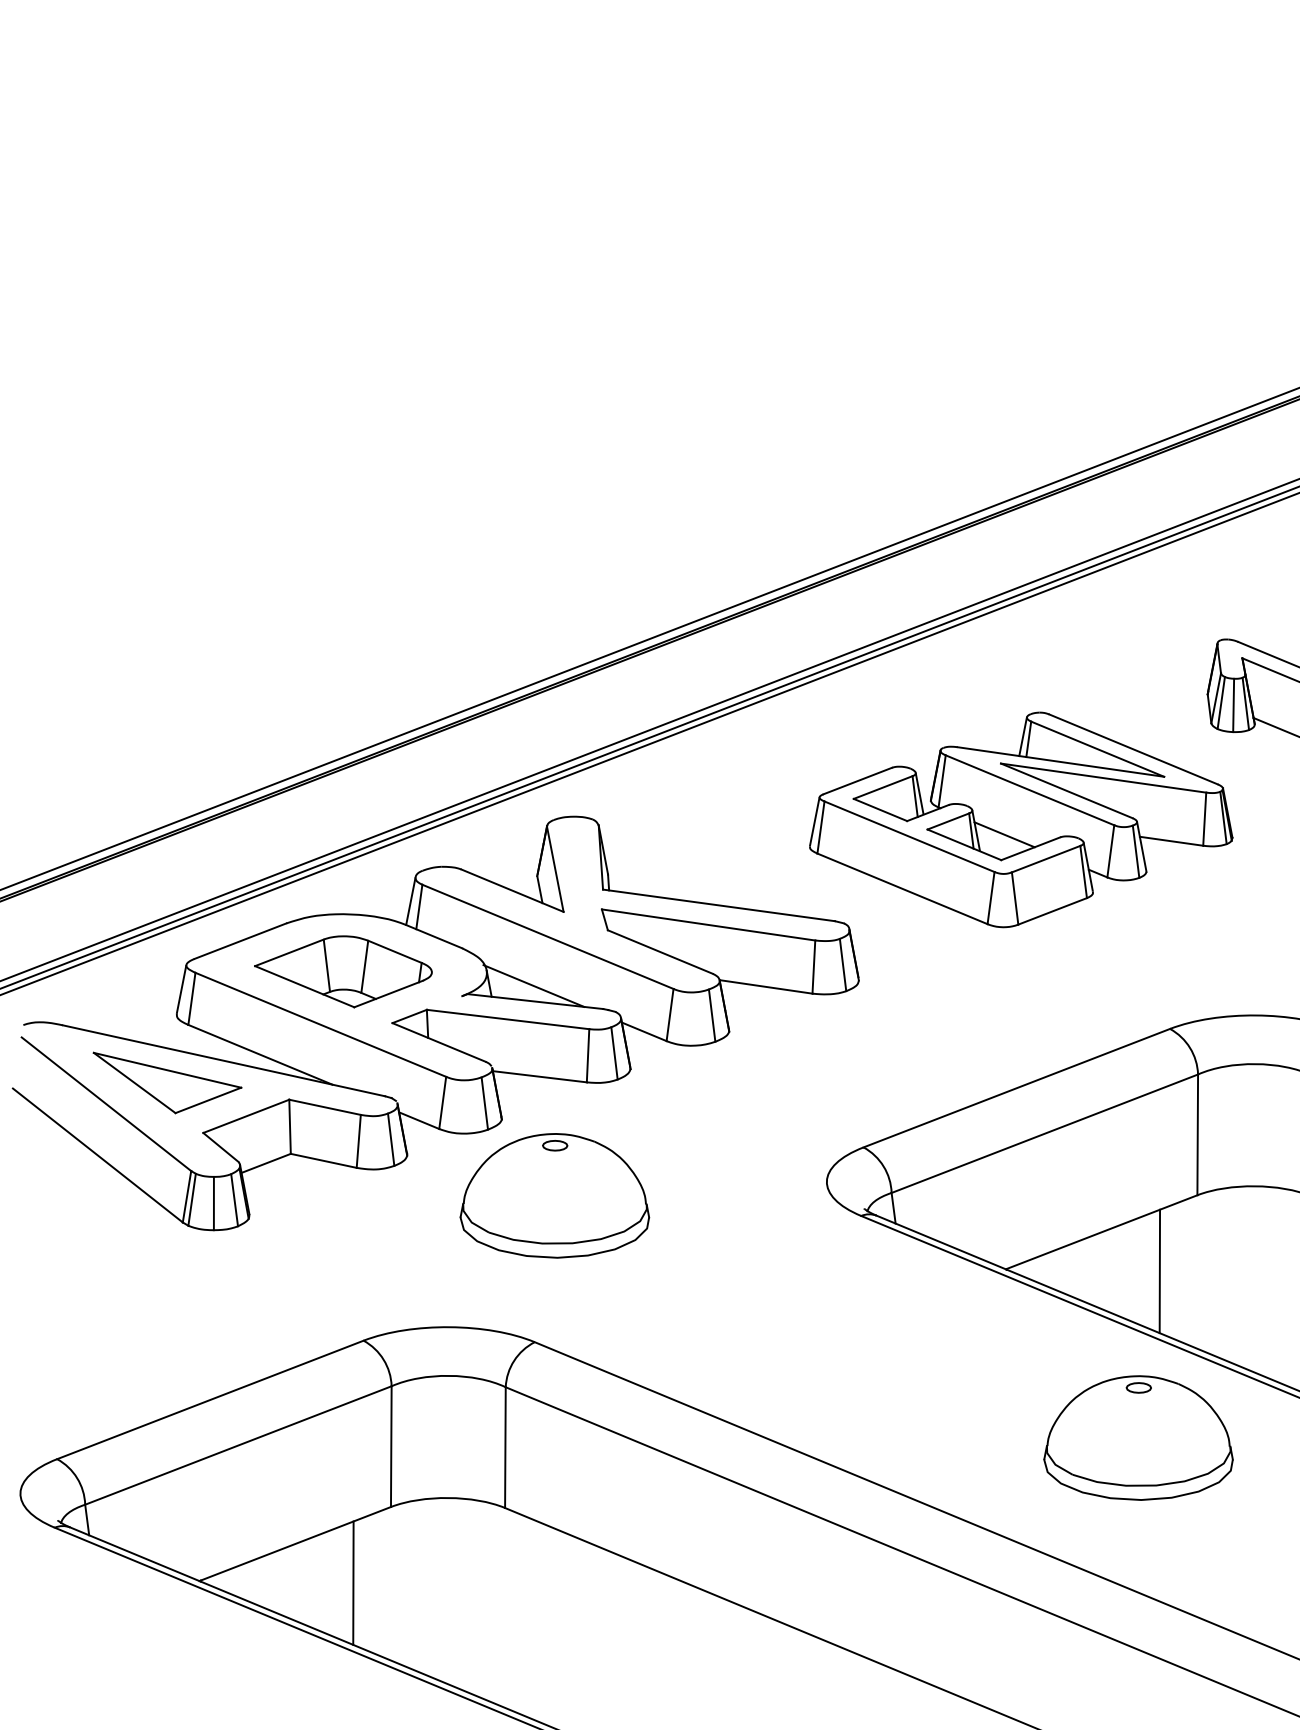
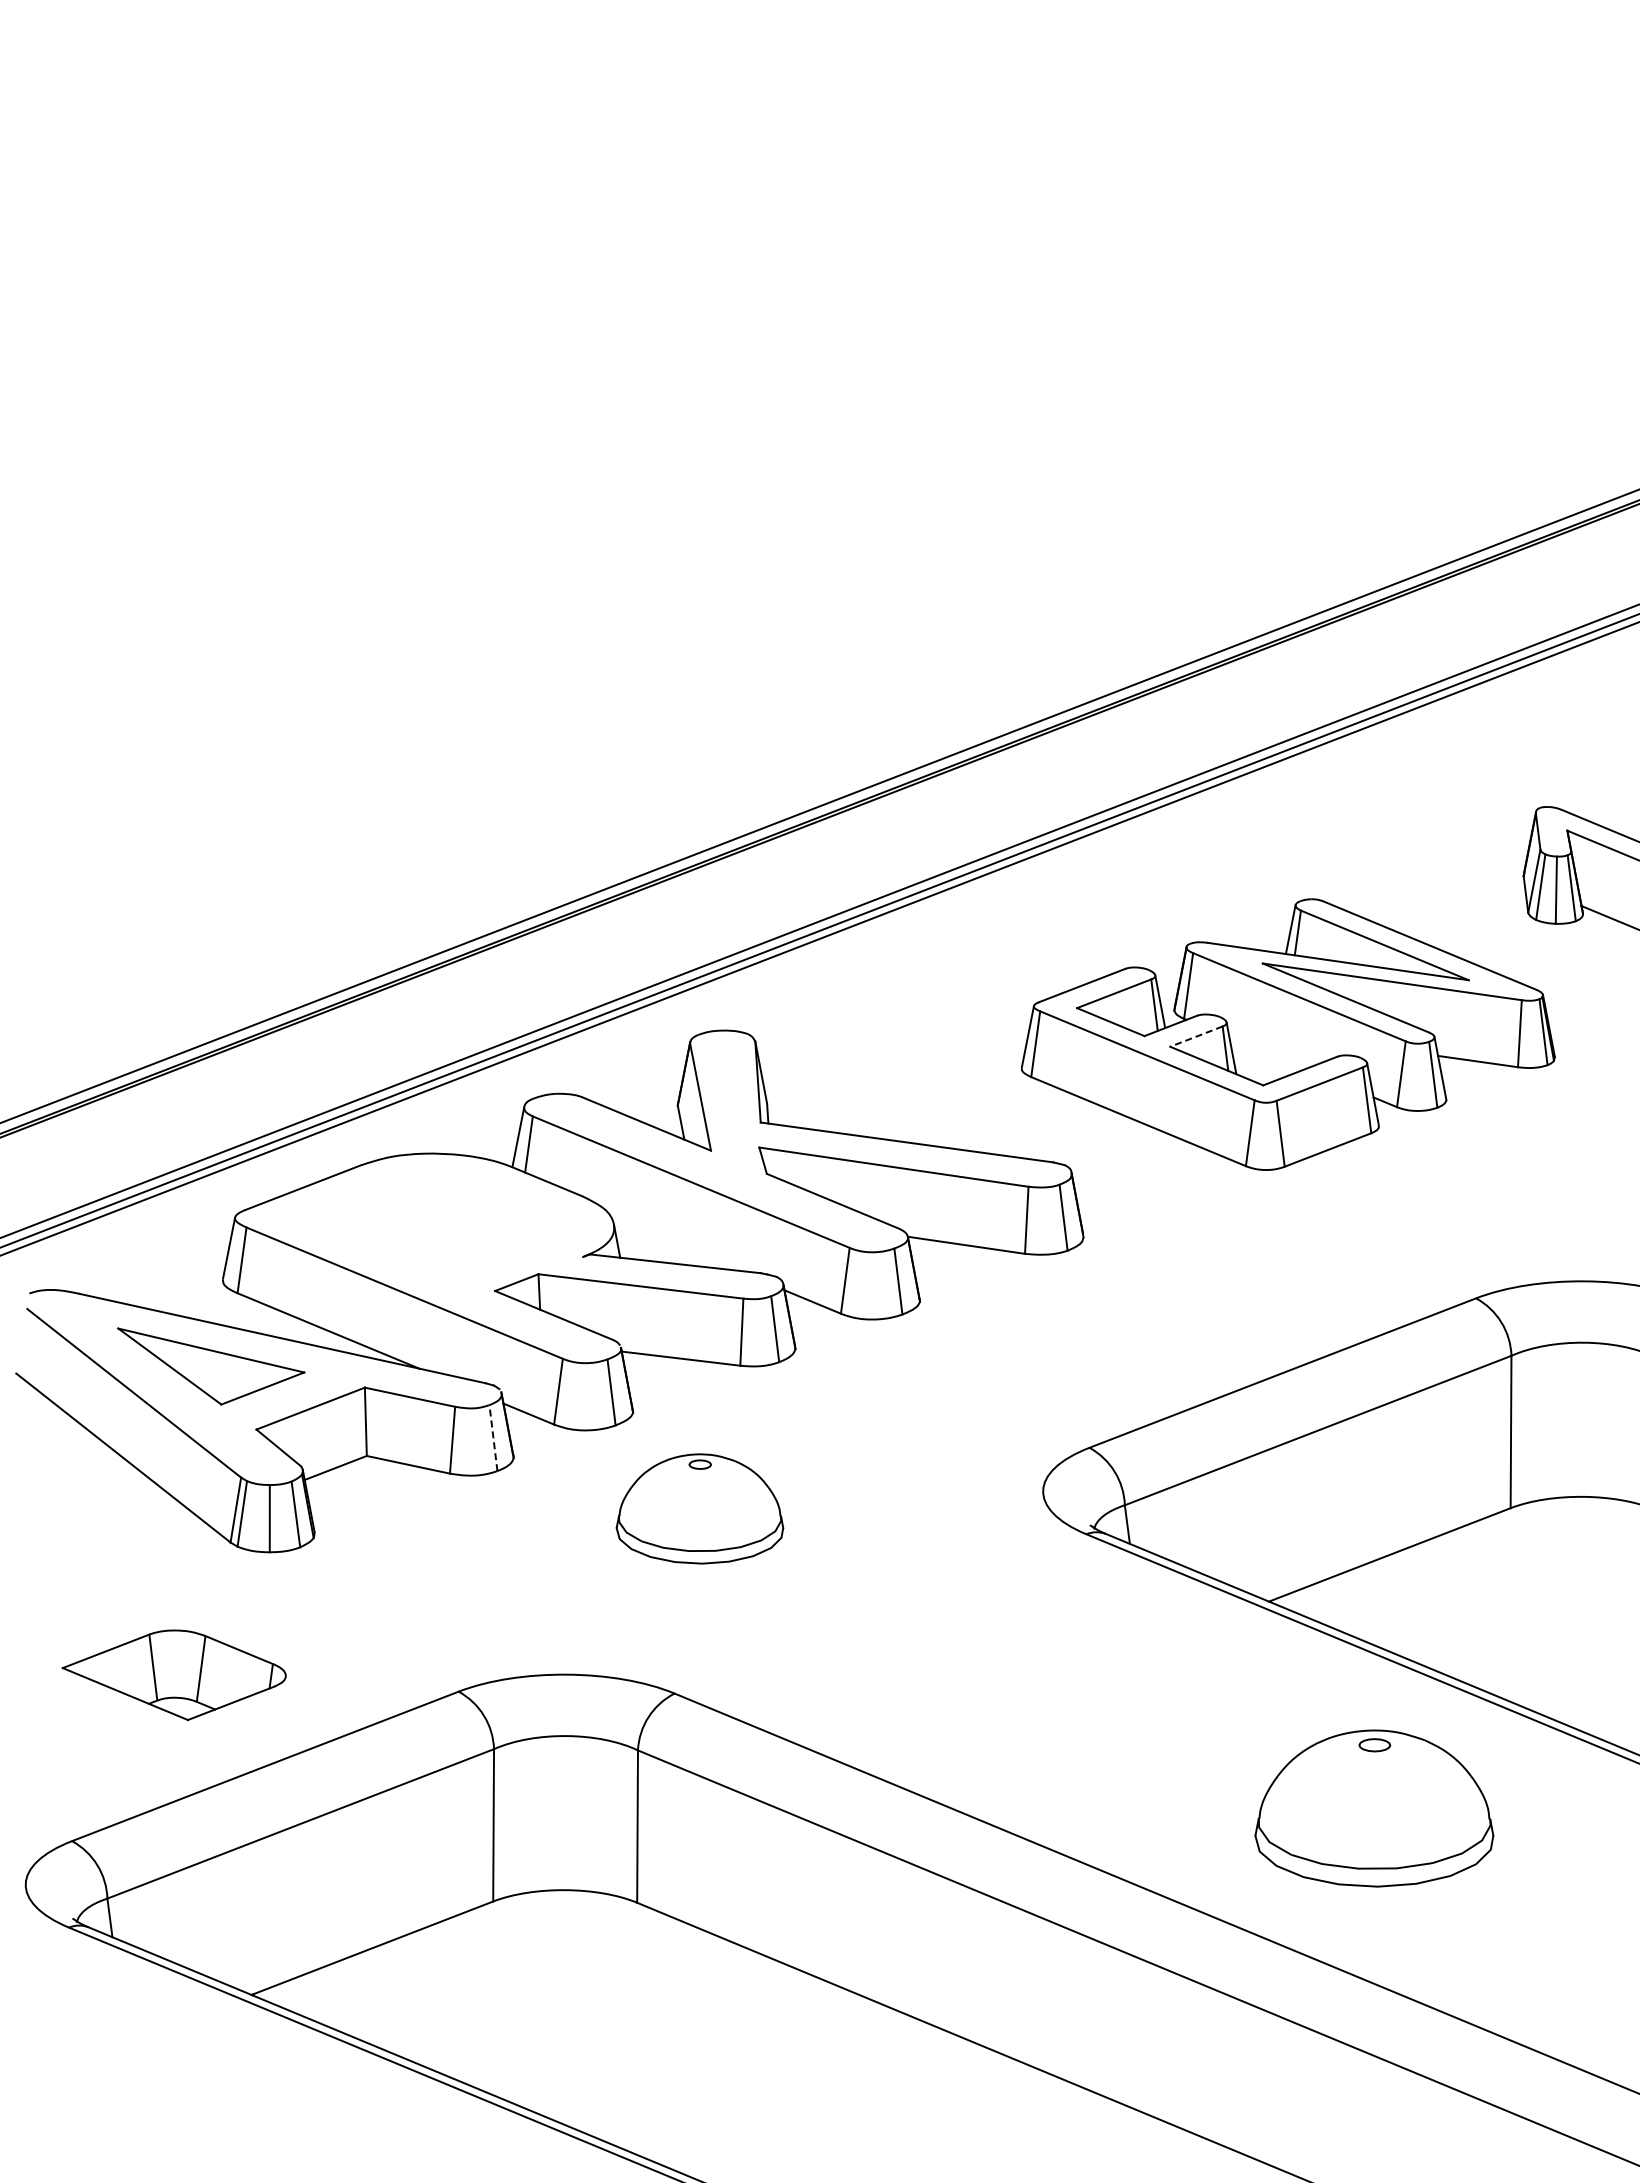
line: (947, 821) -> (1195, 1036), solid -> dashed
line: (1004, 834) -> (1267, 1053), removed
part: (342, 971) -> (173, 1674), moved
line: (533, 985) -> (673, 1243), removed
line: (391, 1139) -> (493, 1437), solid -> dashed
part: (554, 1195) -> (699, 1508), size x0.7
line: (1160, 1271) -> (1463, 1604), removed
part: (1138, 1438) -> (1374, 1808), moved
line: (353, 1583) -> (445, 1997), removed

